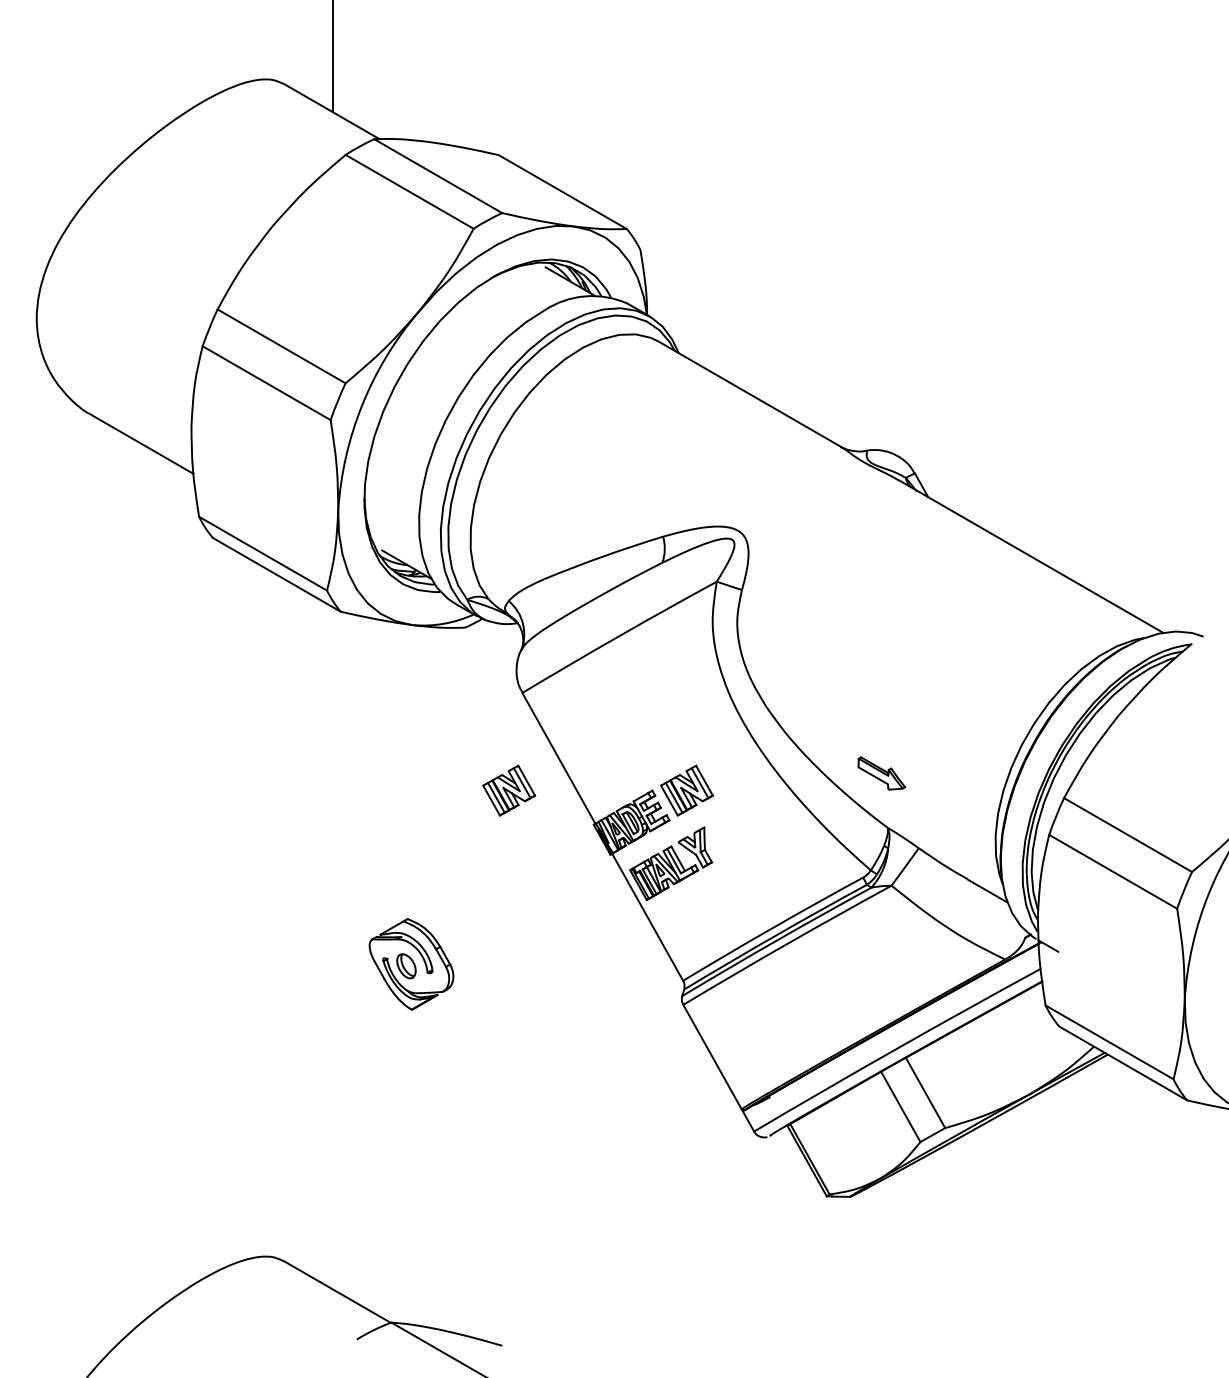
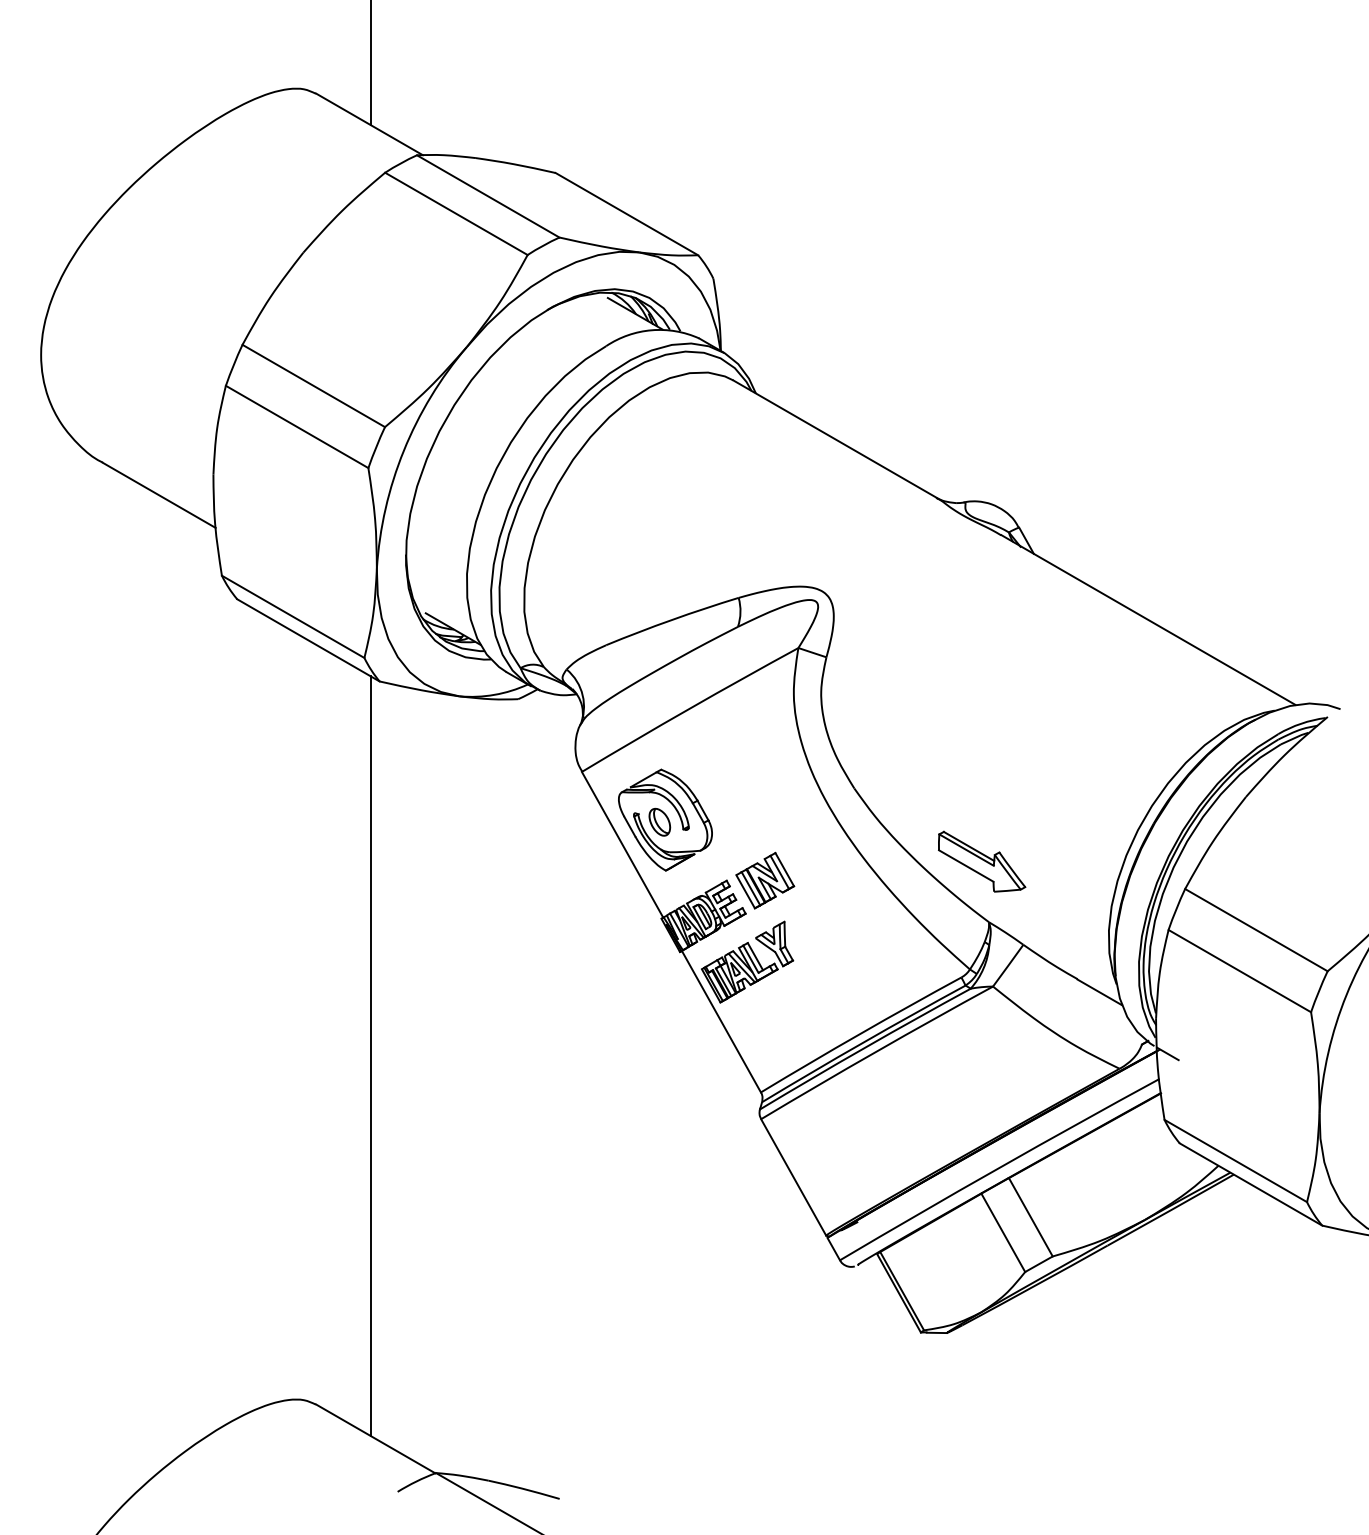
part: (882, 773) -> (982, 861), size x1.67
part: (509, 790) -> (567, 880), removed
line: (332, 948) -> (370, 1056), added
part: (411, 963) -> (665, 819), moved

